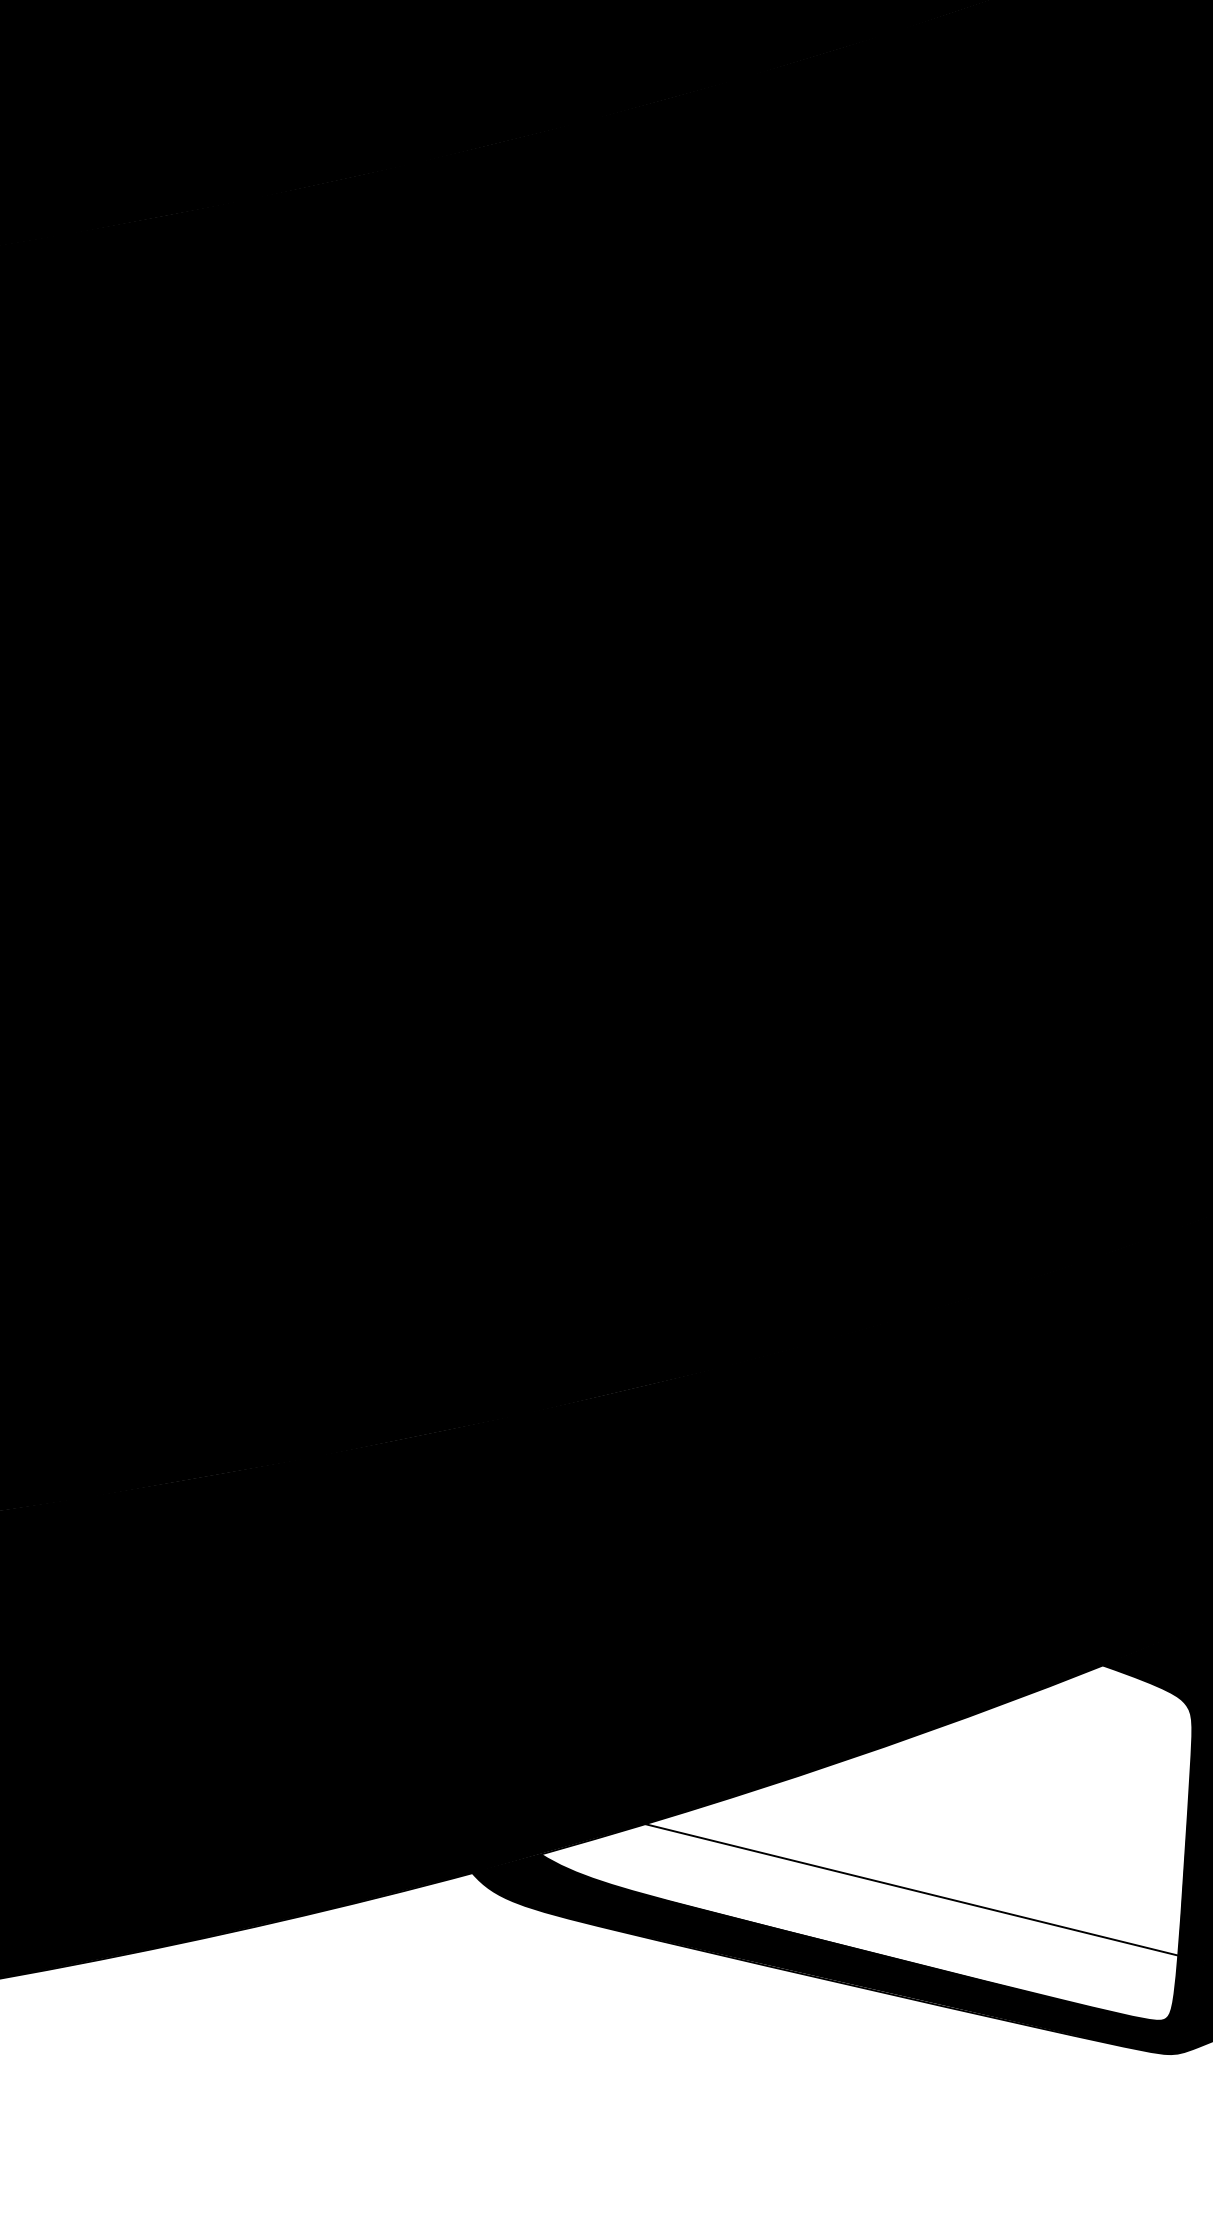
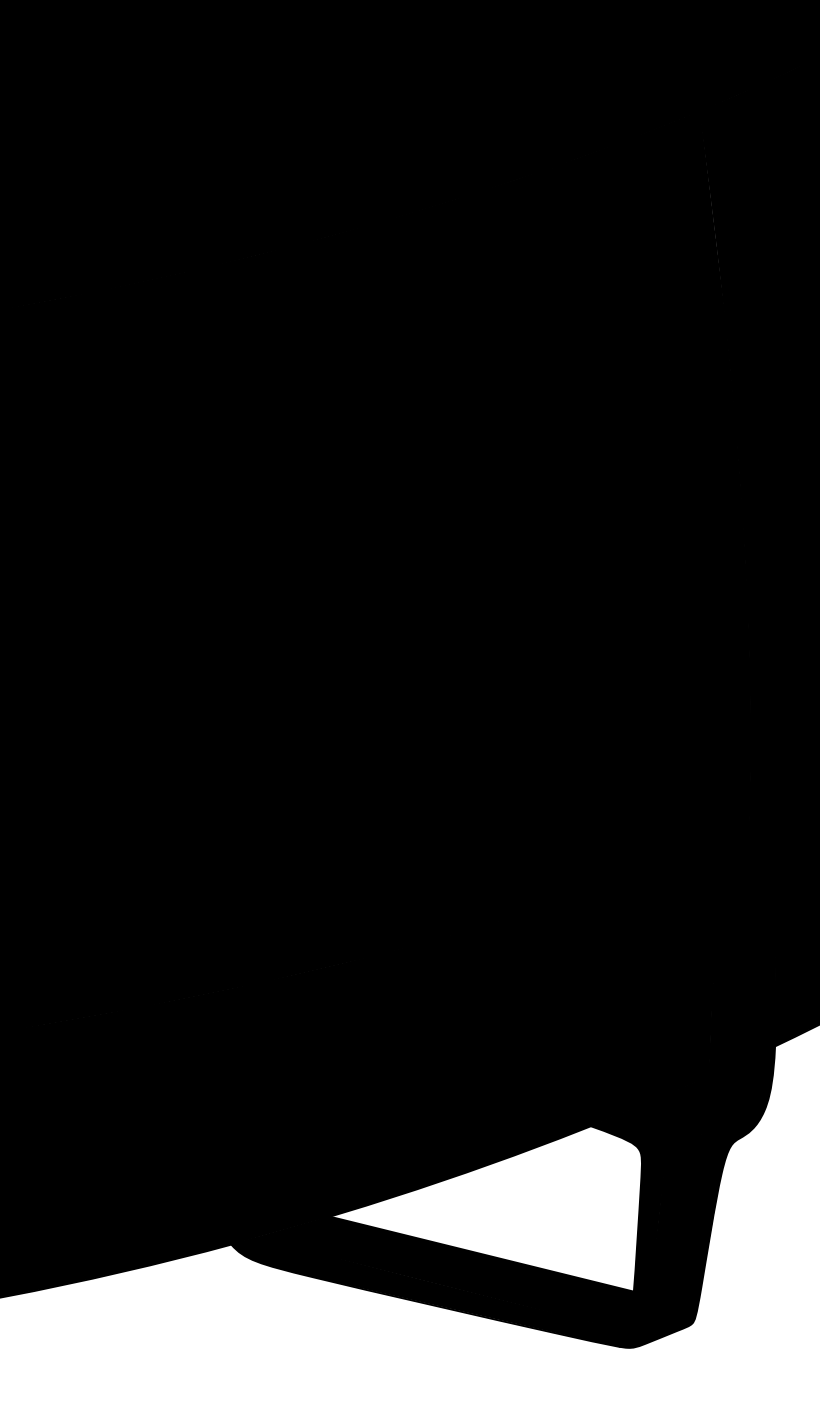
fill: (858, 1921) -> (451, 1272), added

